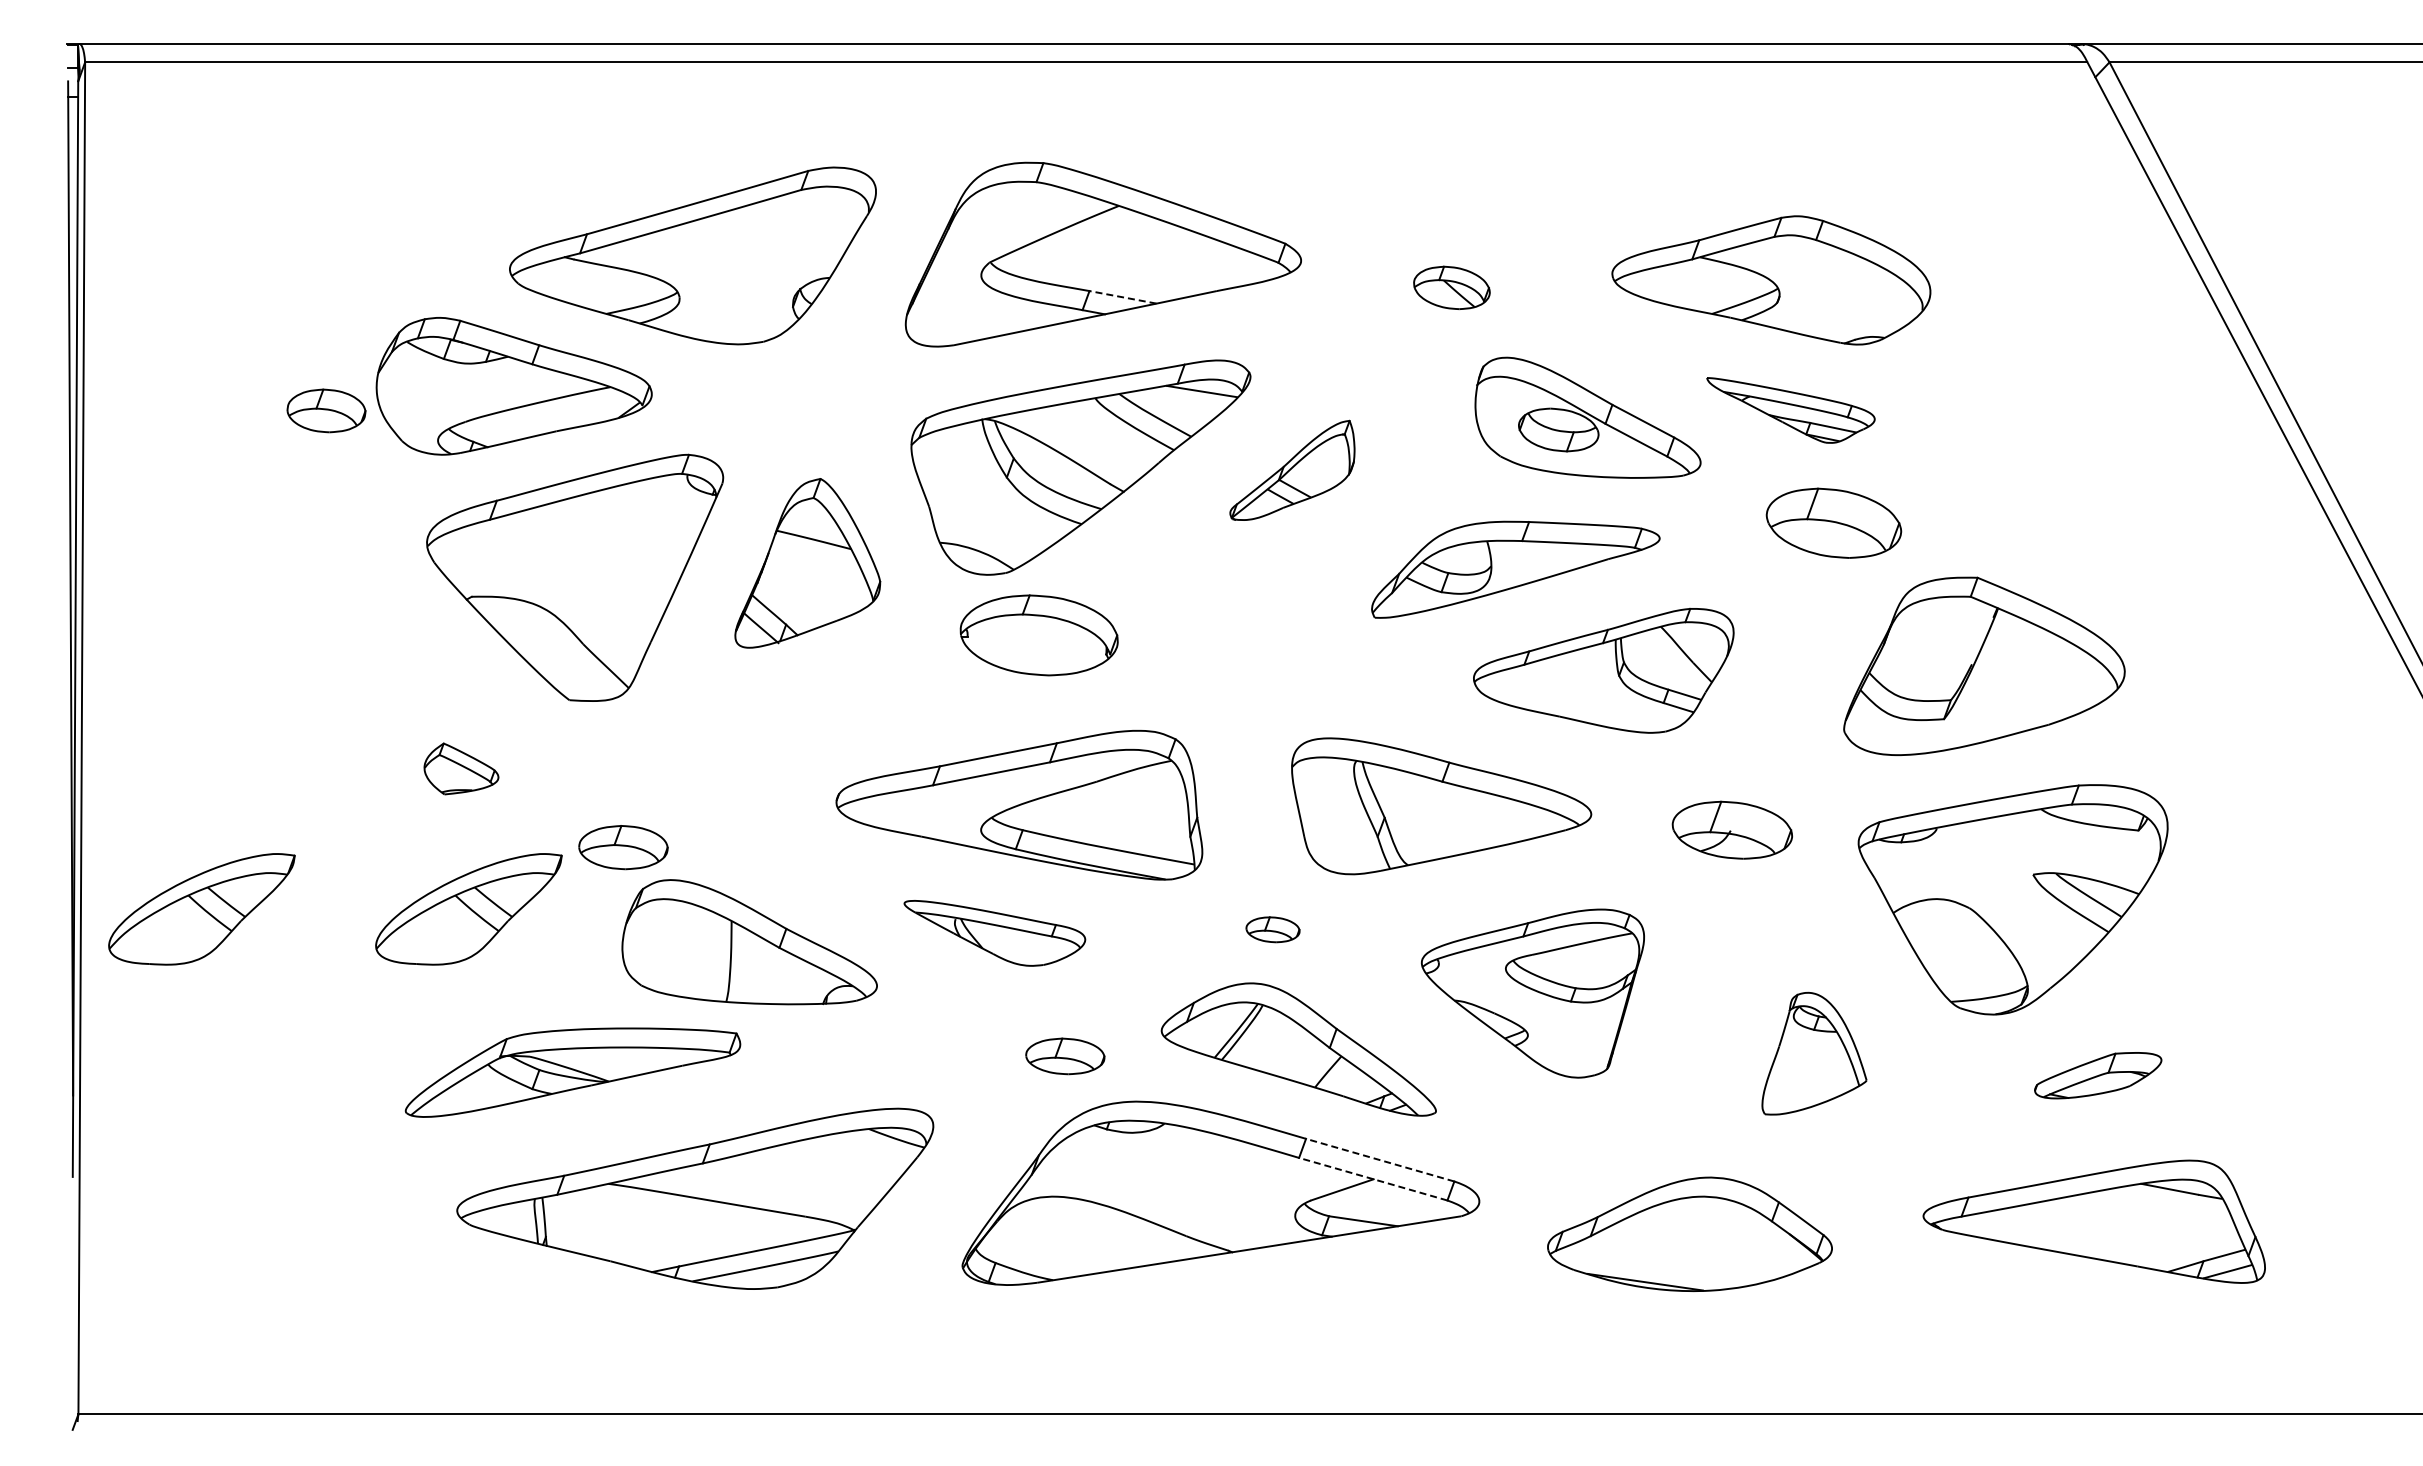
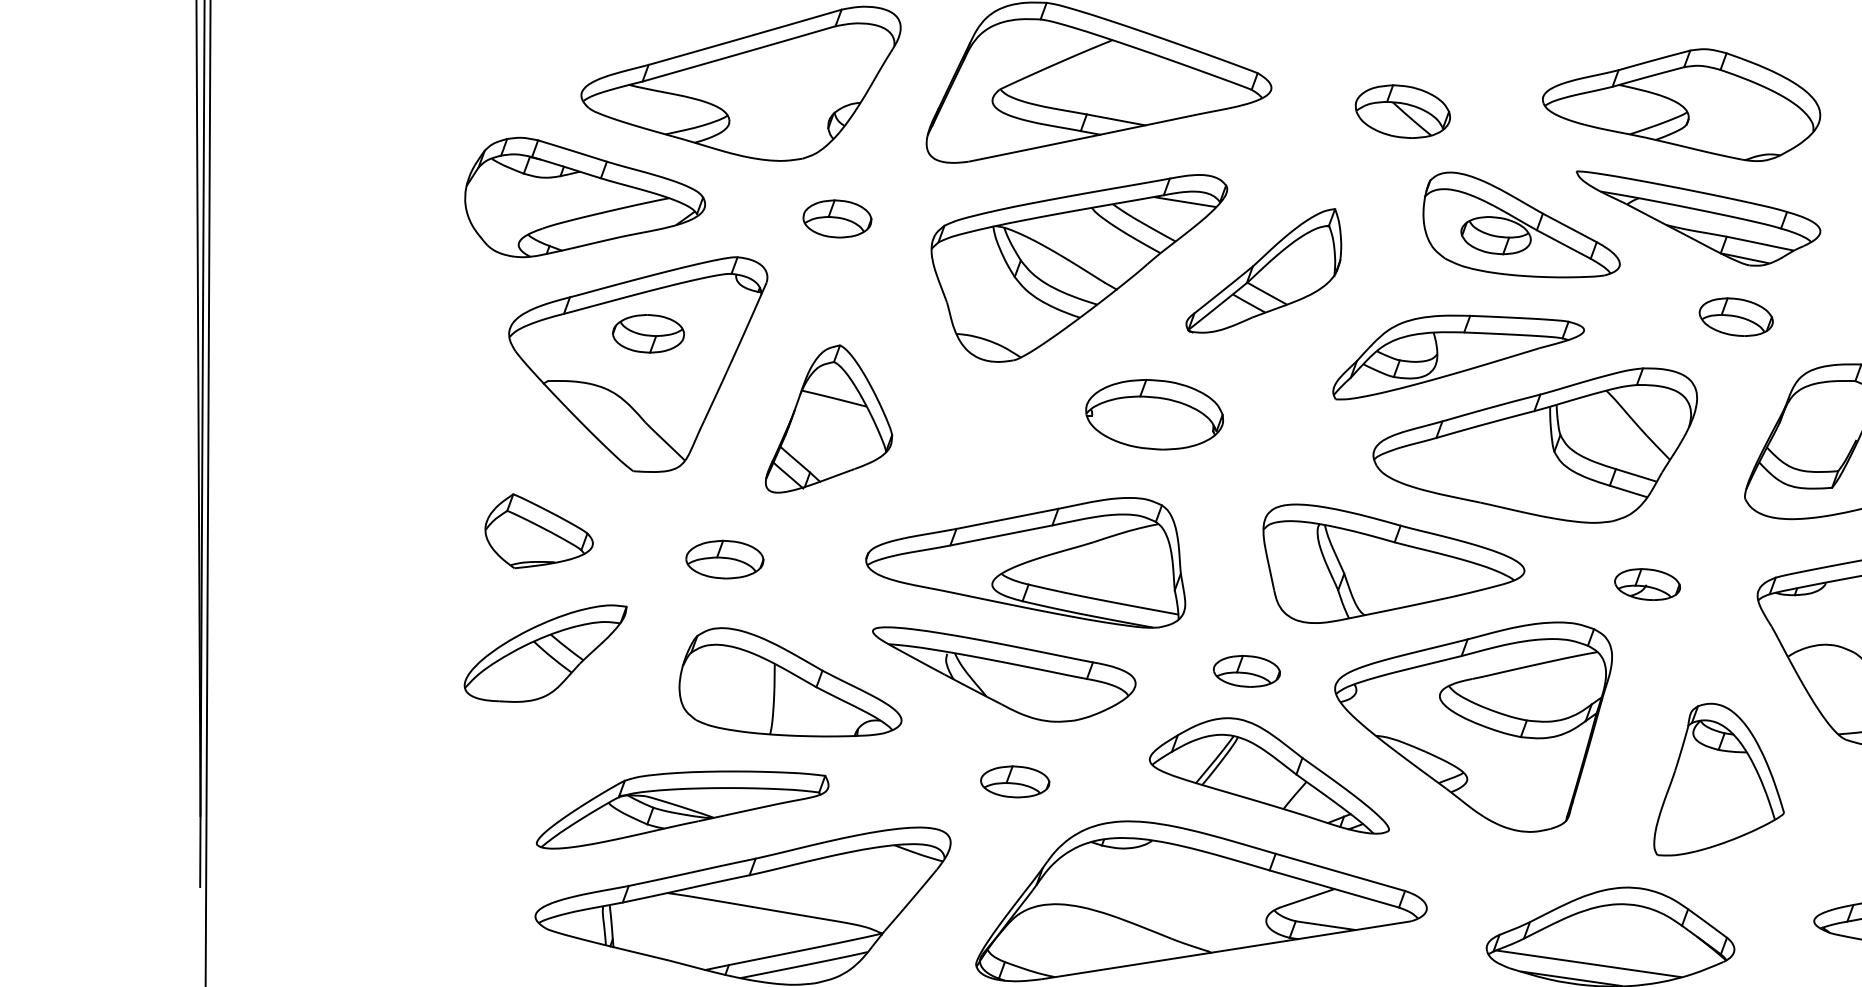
part: (1451, 287) -> (1402, 111), size x1.43
line: (1122, 297) -> (1115, 120), dashed -> solid
part: (326, 410) -> (837, 218), moved
part: (1790, 410) -> (1698, 218), size x1.67
part: (1292, 470) -> (1263, 270), size x1.43
part: (1834, 523) -> (1736, 317), size x0.62
part: (586, 542) -> (648, 333), added
part: (807, 563) -> (828, 419), moved
part: (1038, 635) -> (1154, 414), moved
part: (1603, 670) -> (1535, 445), size x1.43
part: (461, 768) -> (539, 530), size x1.67
part: (1732, 829) -> (1647, 584), size x0.62
part: (623, 847) -> (724, 559), moved
part: (201, 909) -> (312, 653), removed
part: (1272, 929) -> (1246, 671), size x1.43
part: (994, 933) -> (1004, 674), size x1.67
part: (1532, 993) -> (1473, 727), size x1.43
part: (1814, 1053) -> (1719, 779), size x1.43
part: (1065, 1056) -> (1015, 781), moved
part: (572, 1072) -> (682, 809), moved
line: (1379, 1160) -> (1339, 872), dashed -> solid
line: (1372, 1179) -> (1333, 889), dashed -> solid
line: (1664, 1264) -> (1588, 963), added

